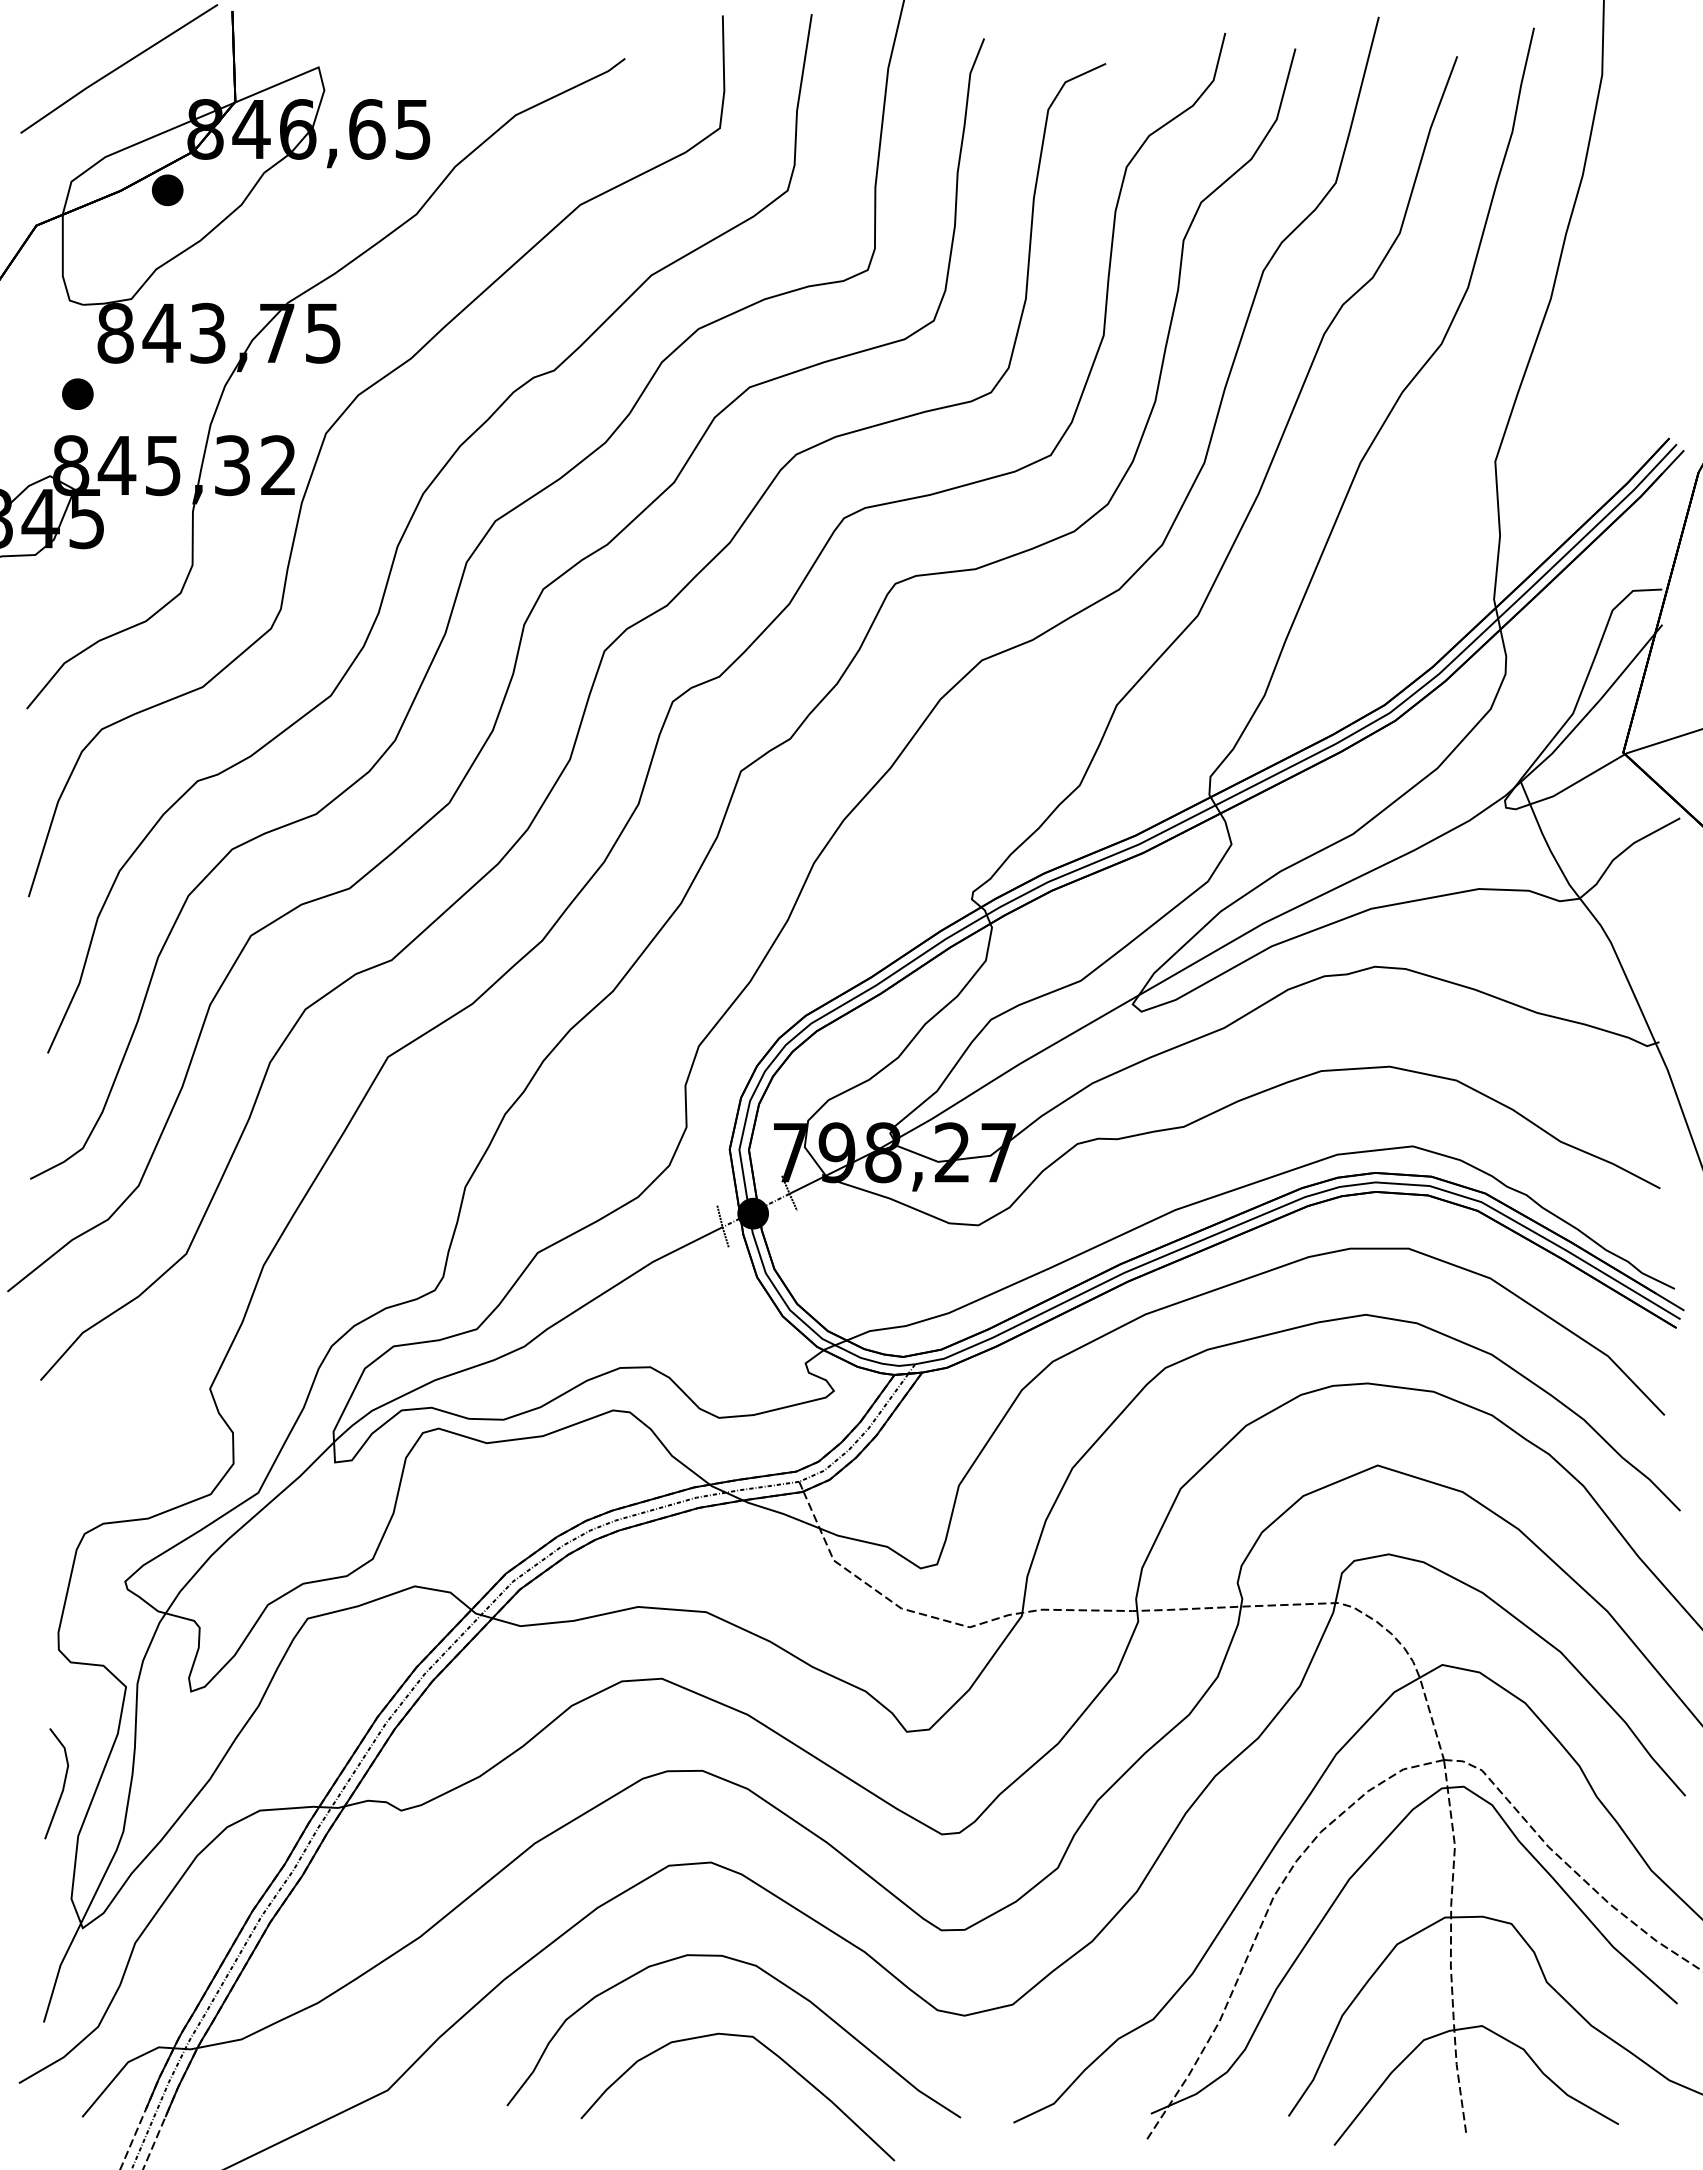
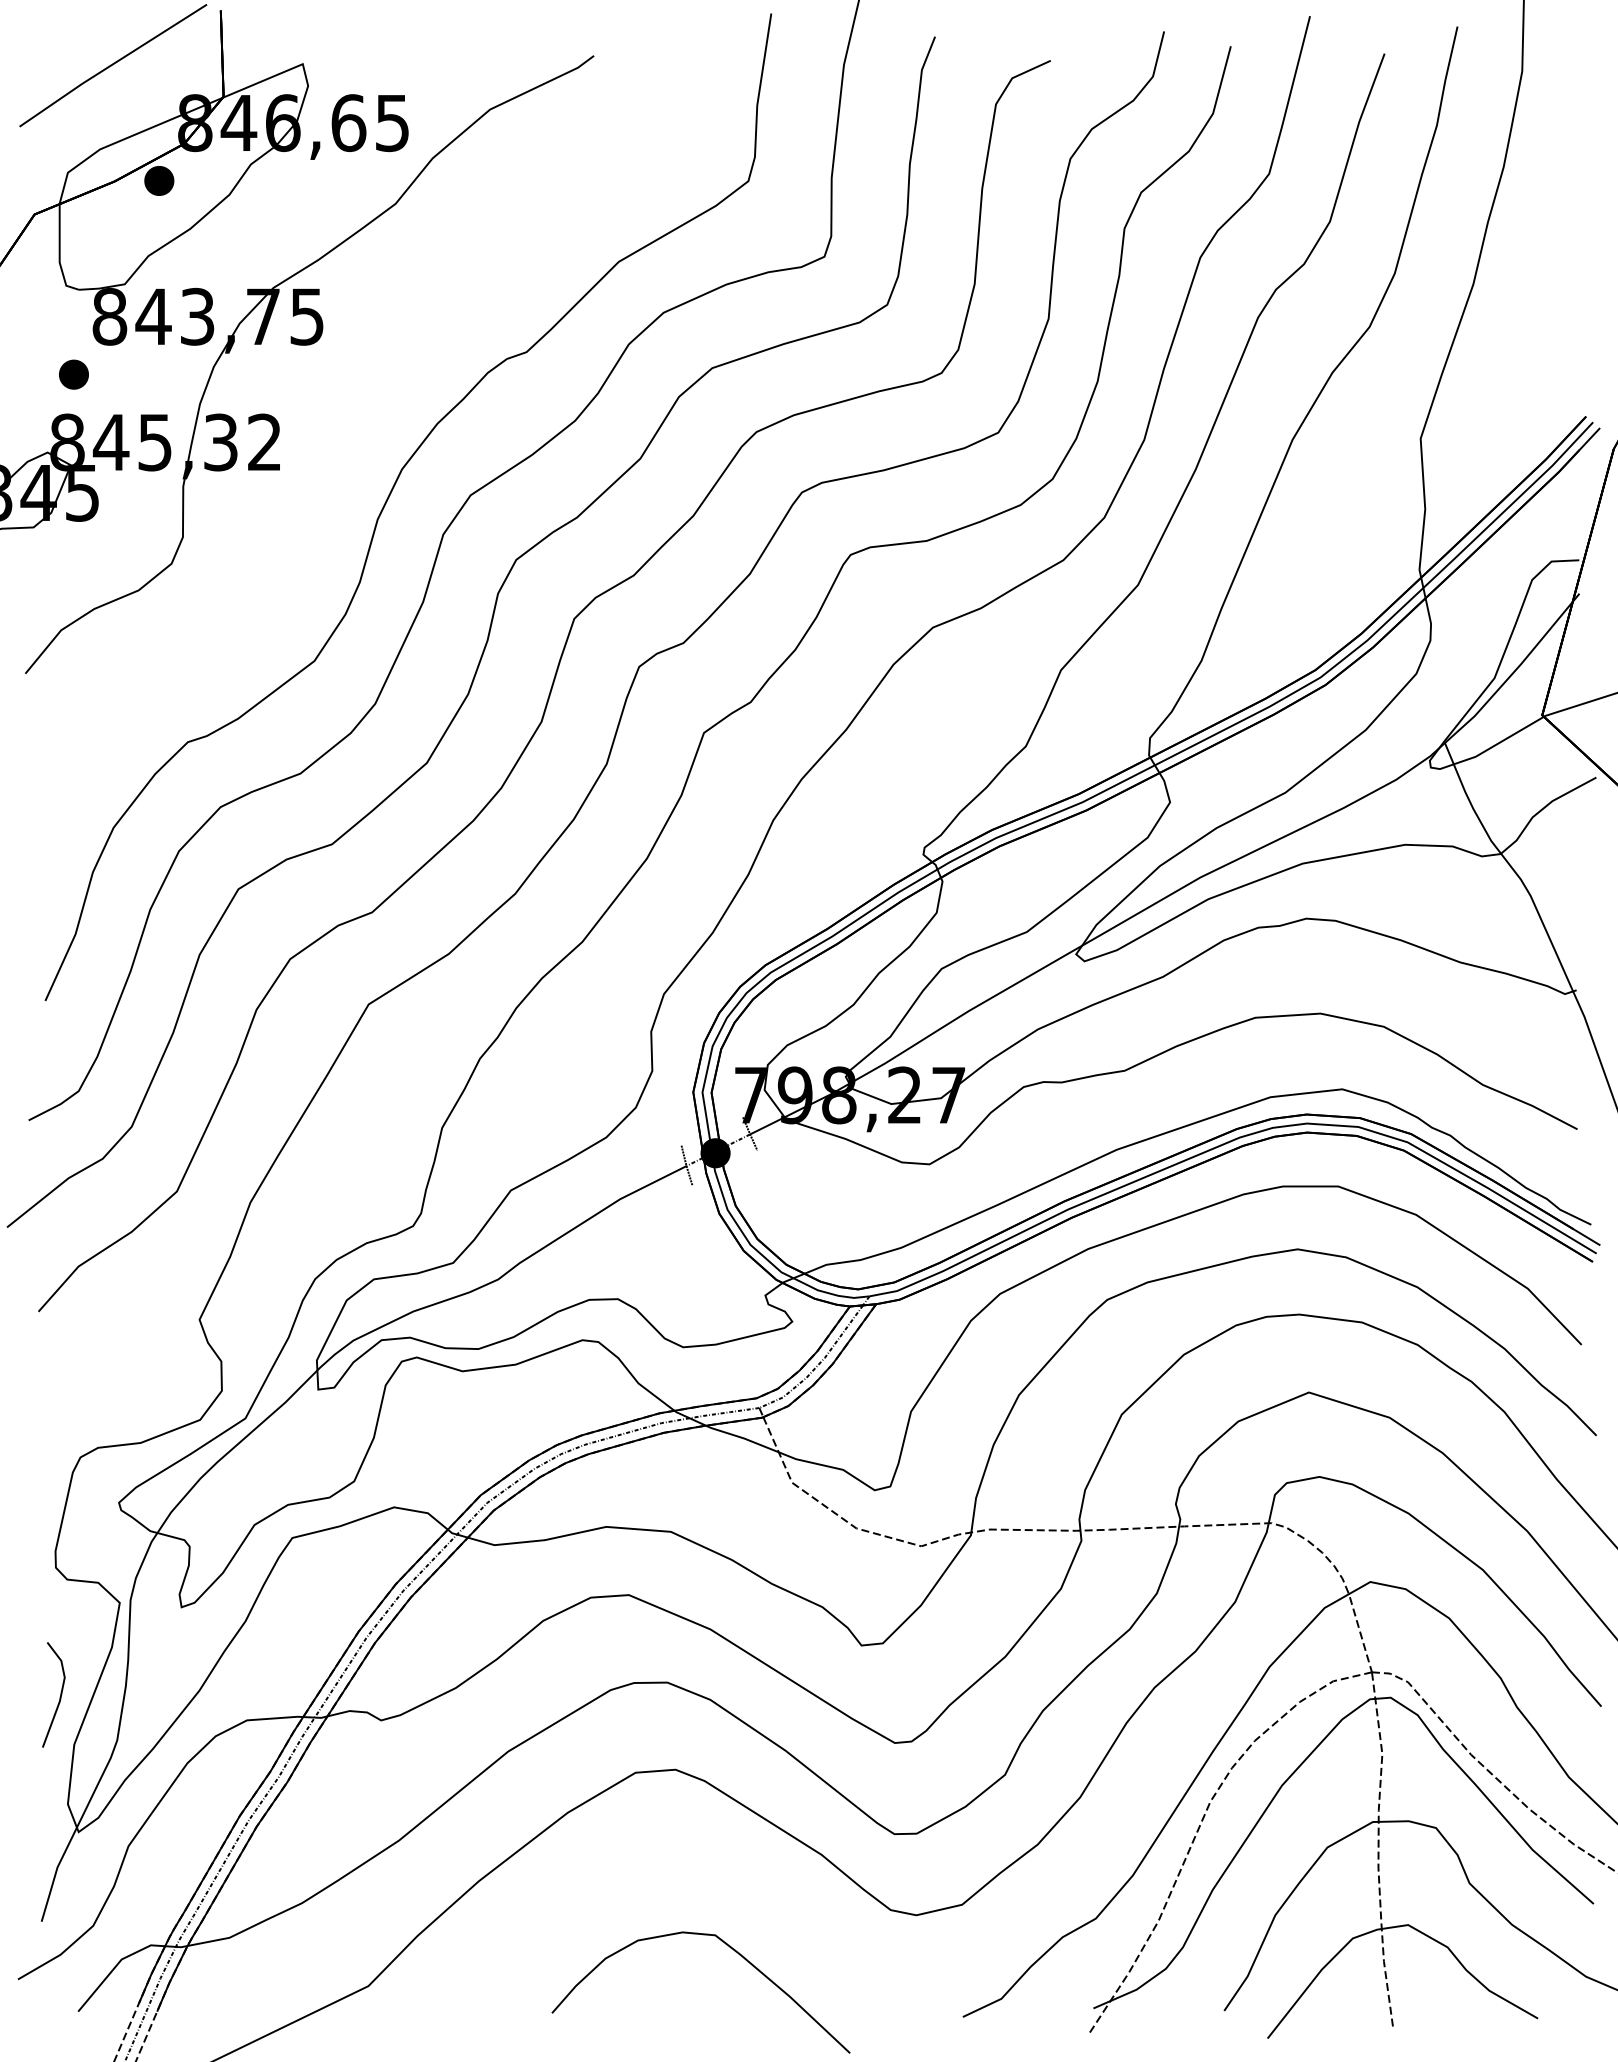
curve: (334, 425) -> (317, 404), removed
curve: (771, 1977) -> (732, 1878), removed

